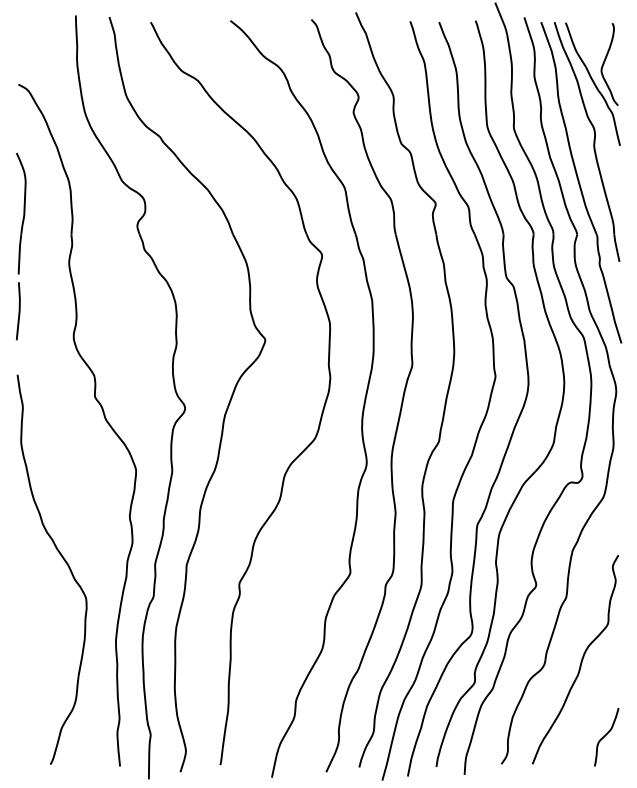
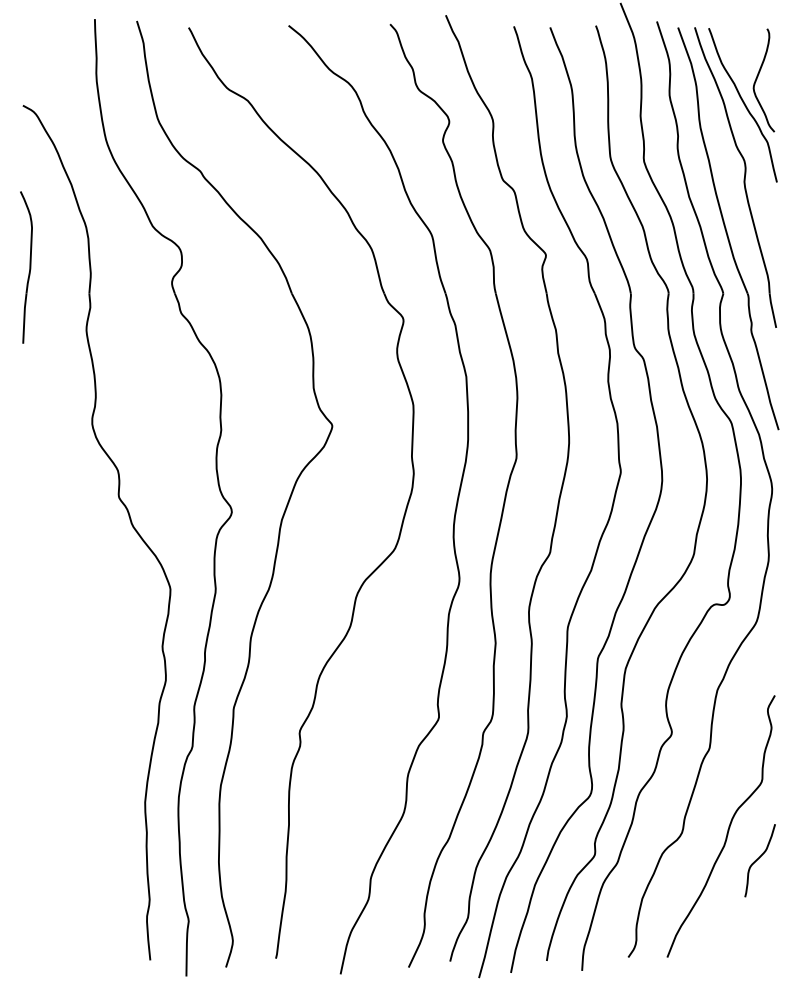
line: (18, 311) -> (23, 389), removed
curve: (65, 562) -> (81, 704), removed
curve: (605, 736) -> (758, 859), moved

